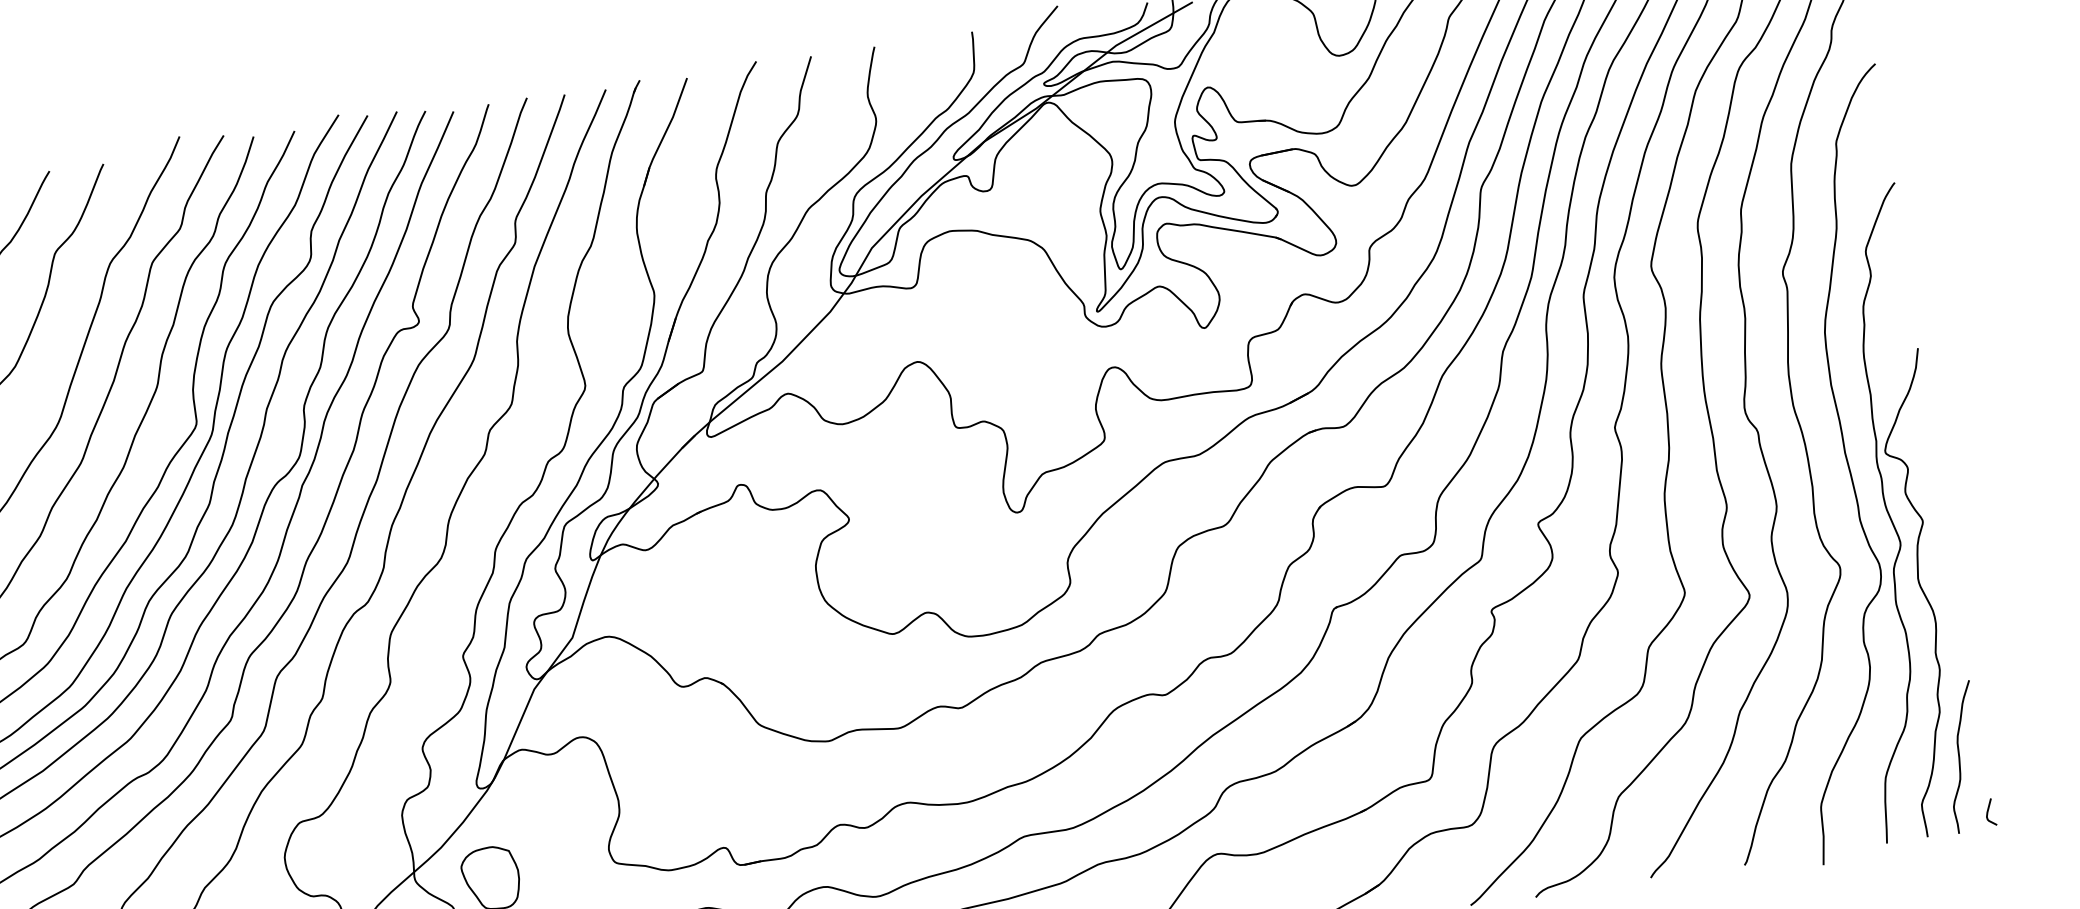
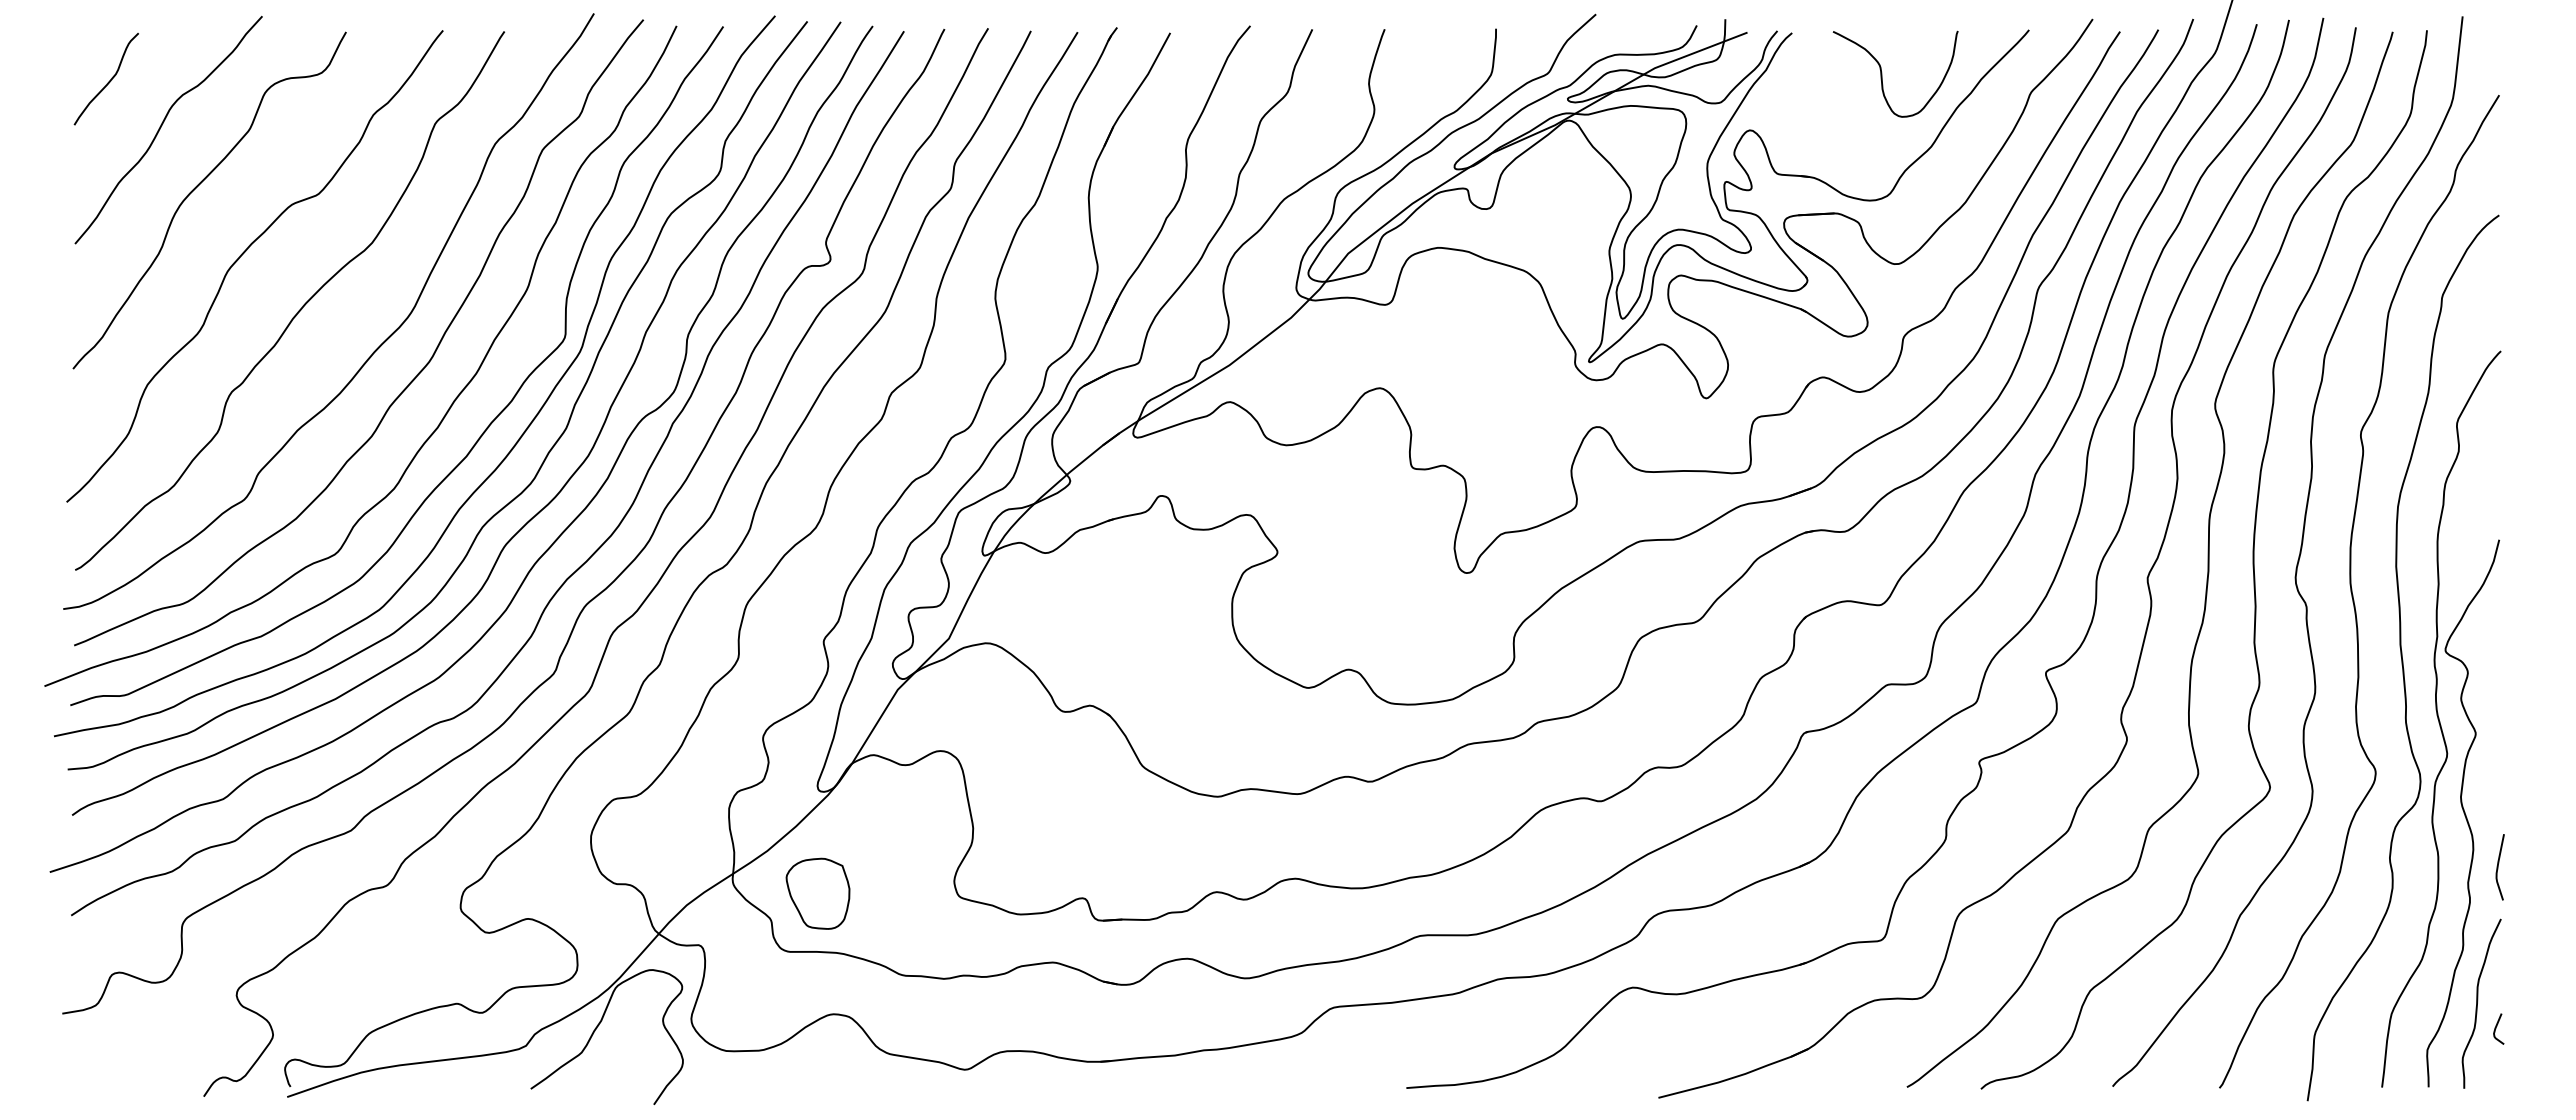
curve: (1960, 635) -> (2498, 867), added
curve: (1988, 812) -> (2496, 1028), moved

